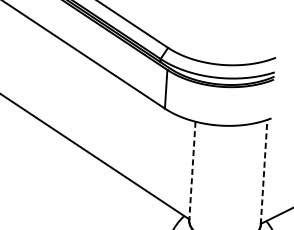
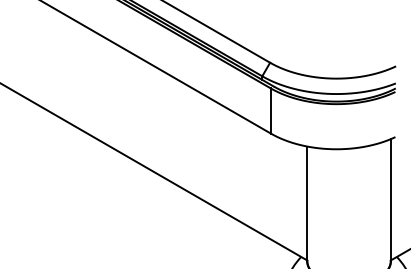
line: (192, 171) -> (307, 204), dashed -> solid
line: (263, 172) -> (390, 200), dashed -> solid

